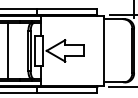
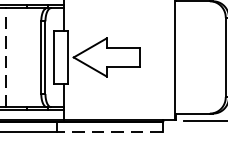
line: (8, 50) -> (5, 56), solid -> dashed
line: (67, 92) -> (110, 131), solid -> dashed

